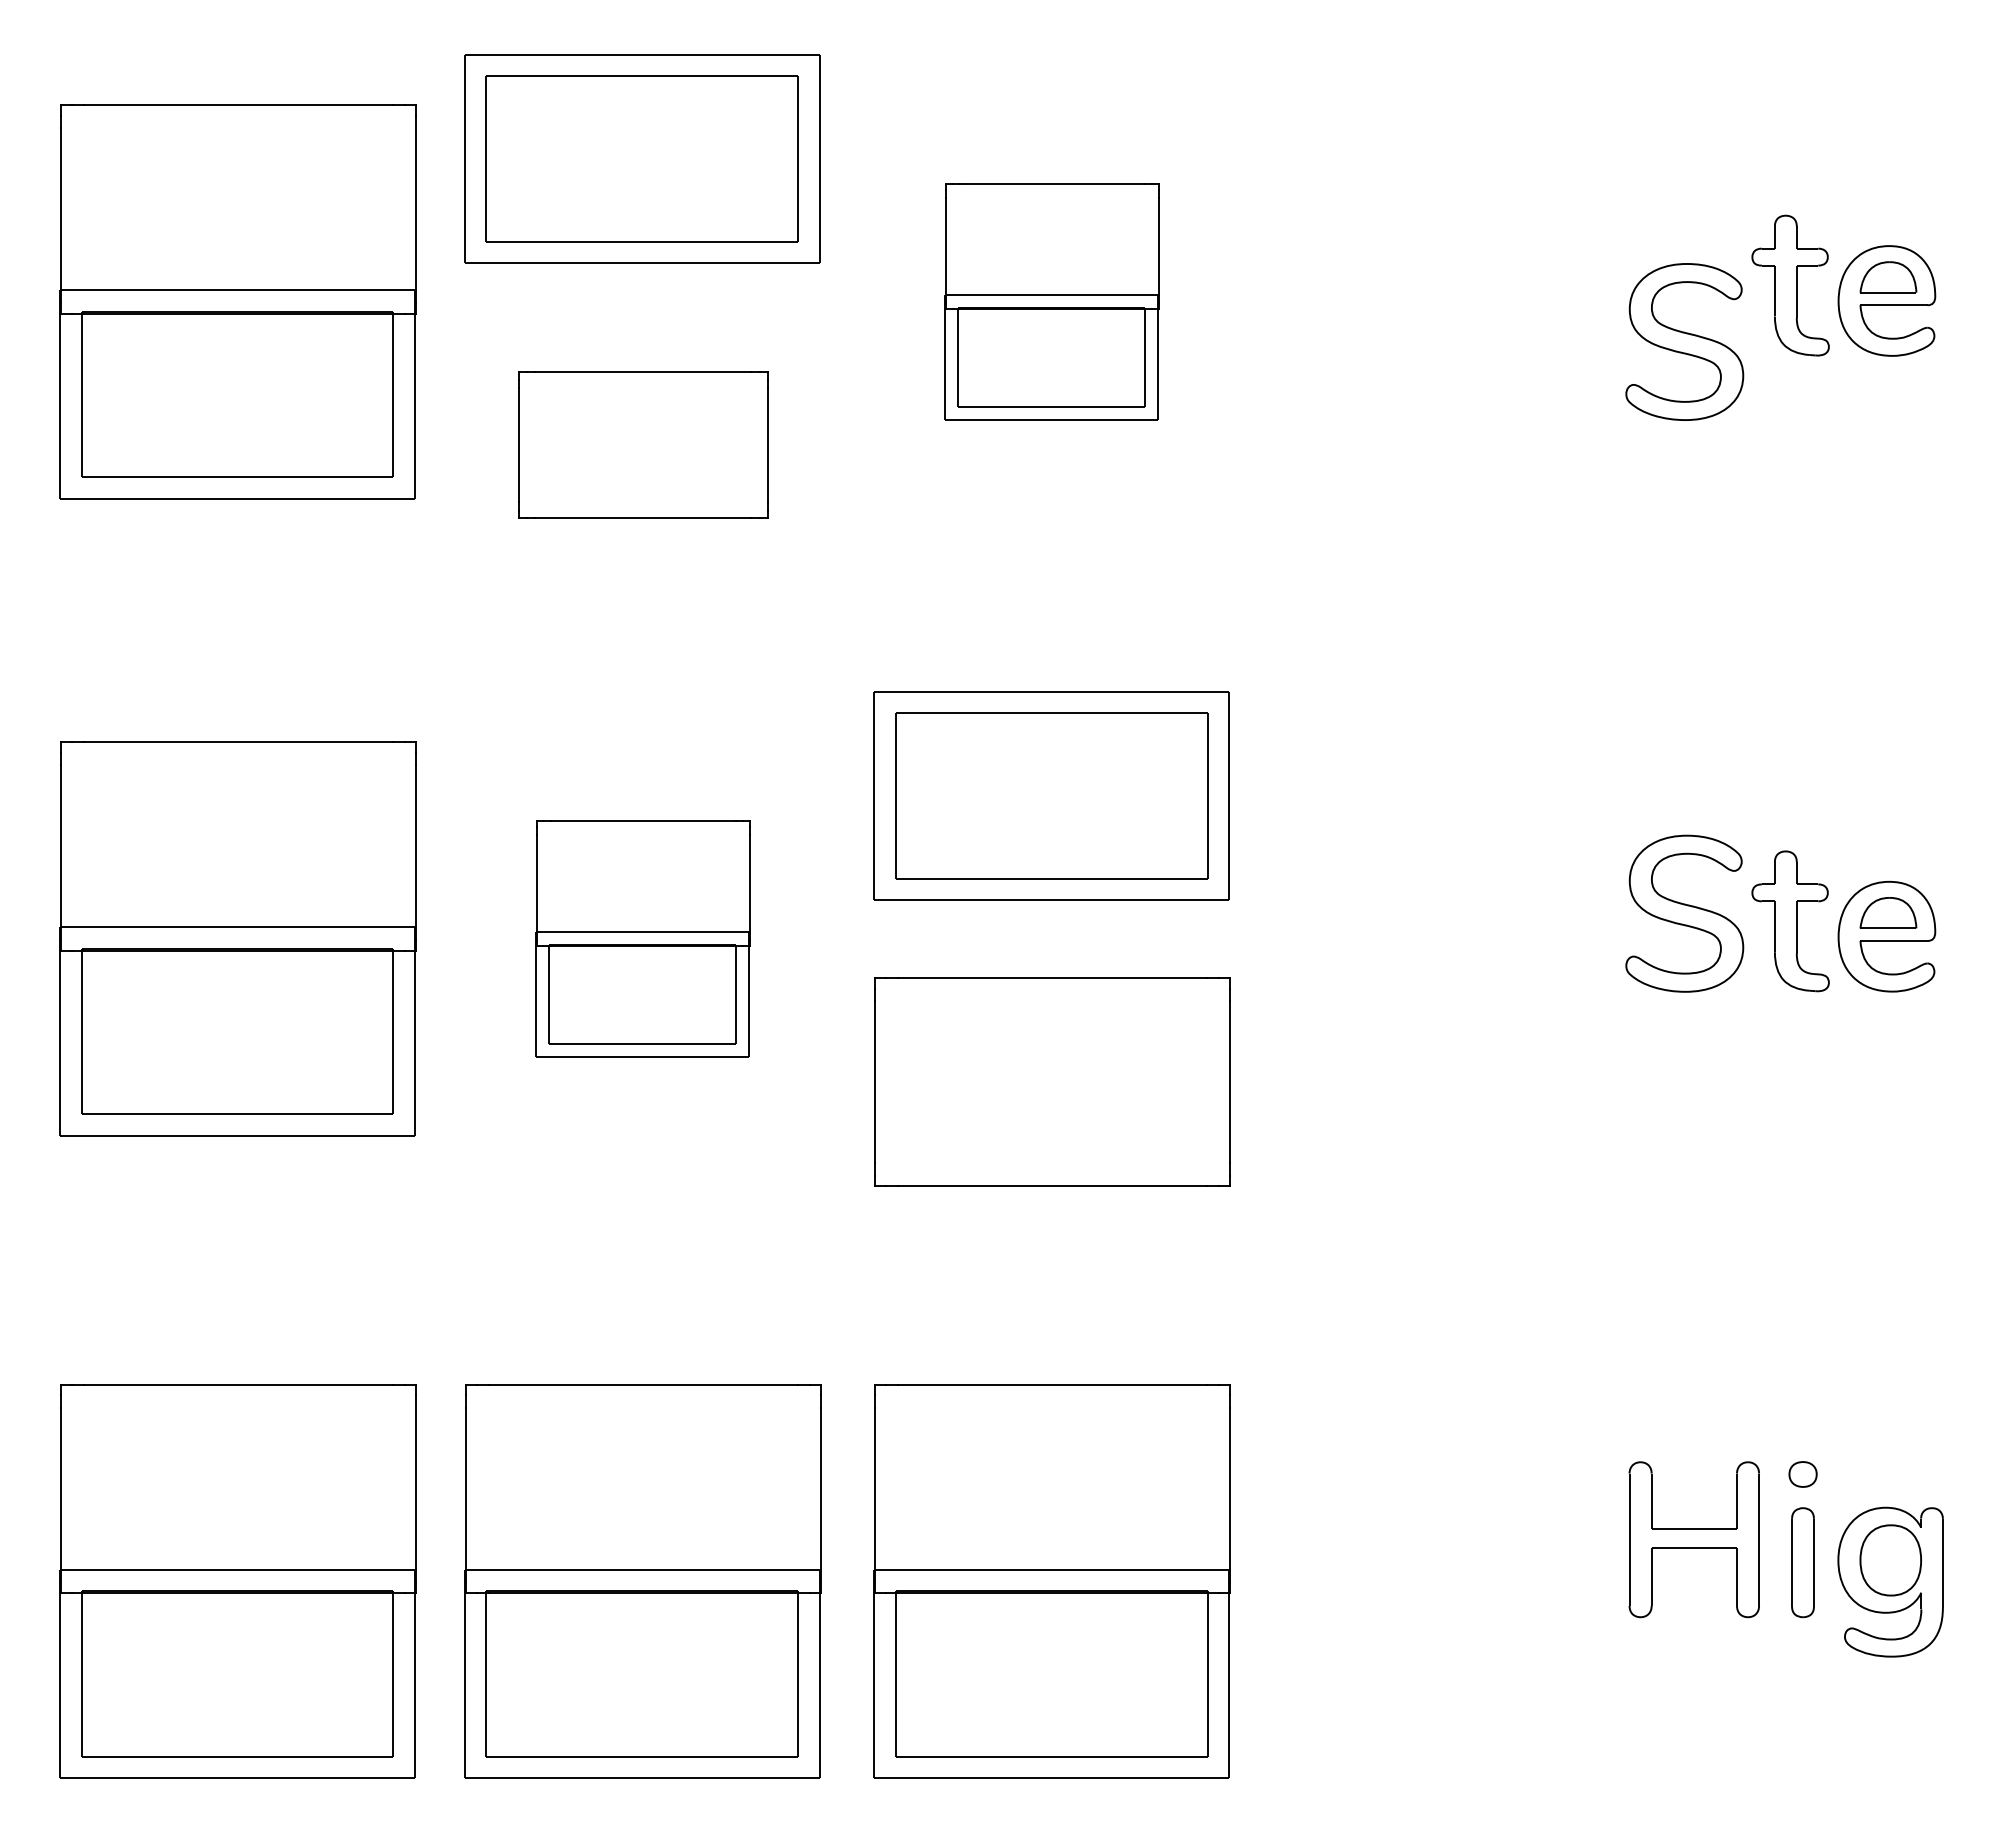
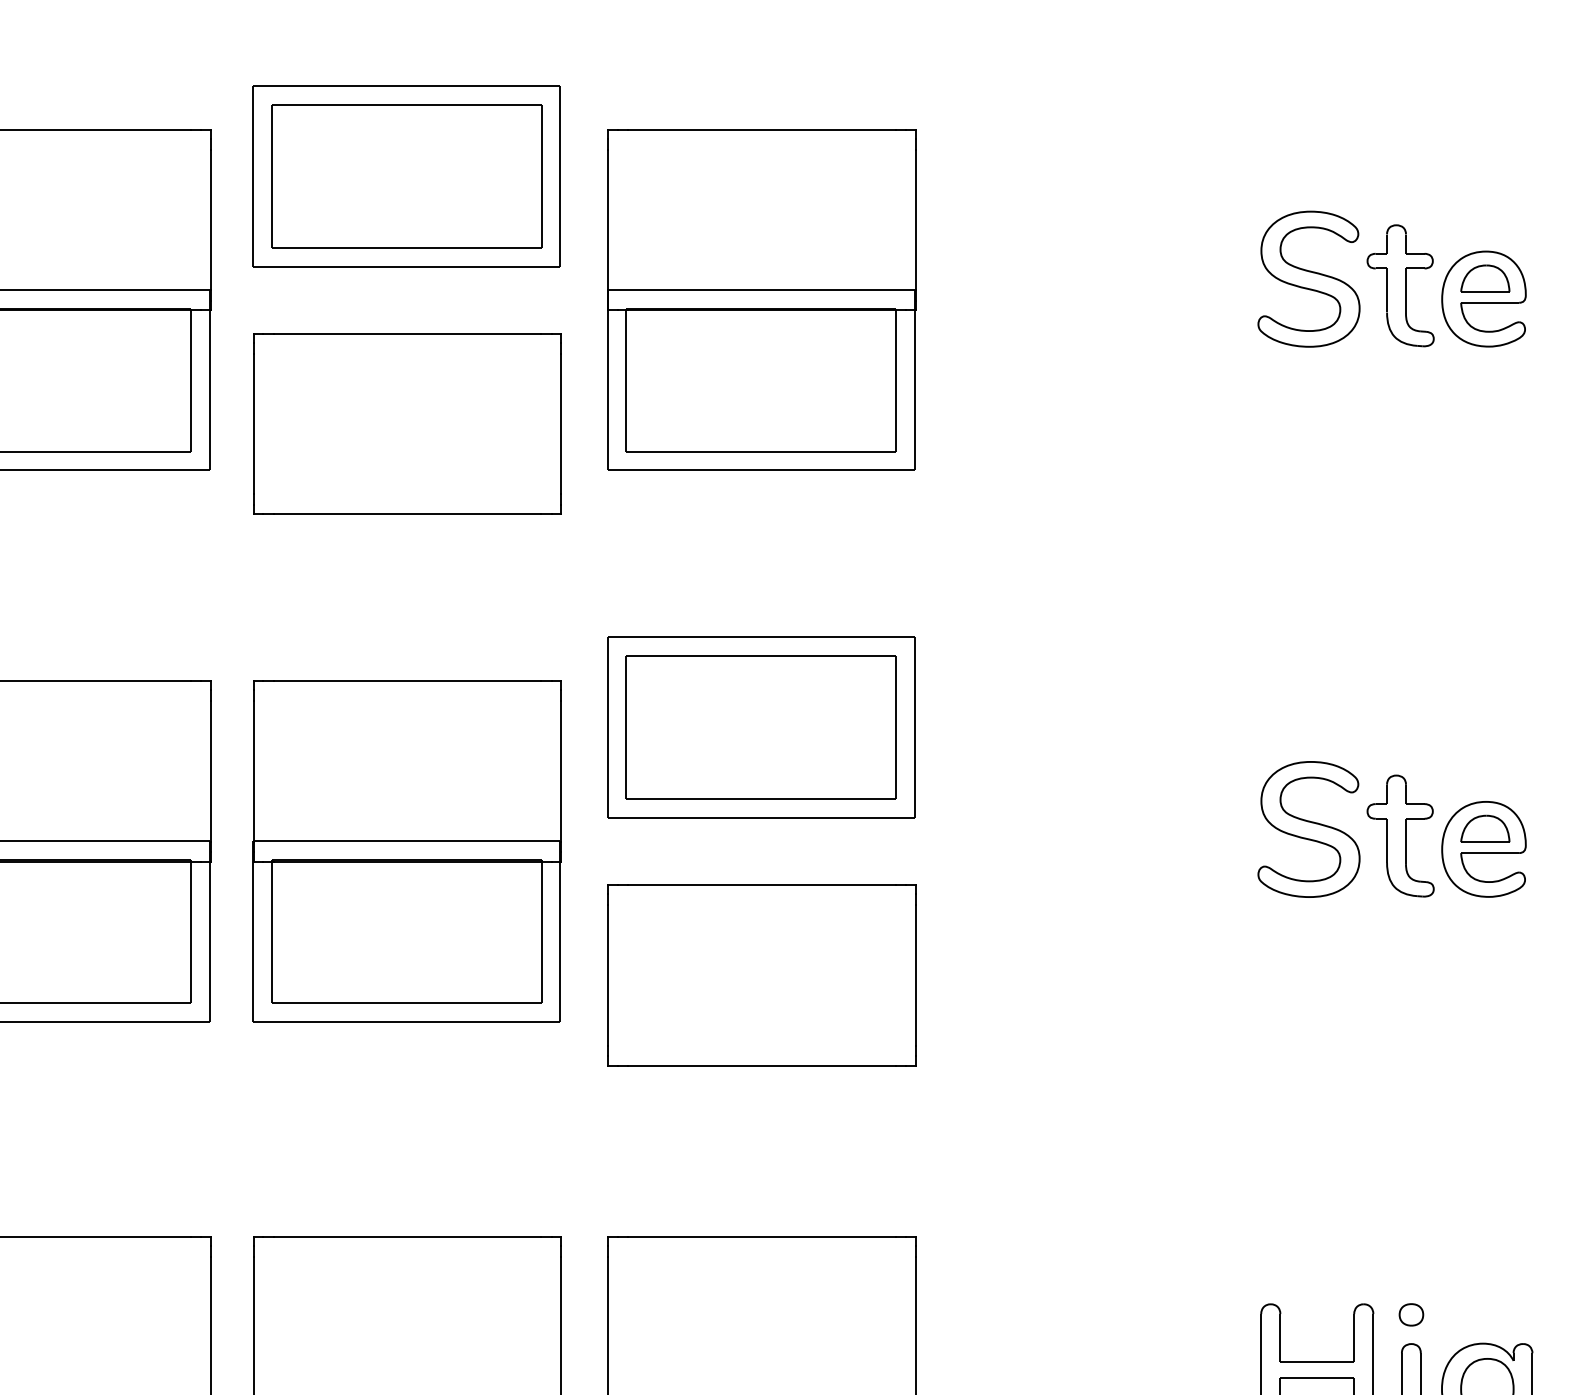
part: (1051, 301) -> (760, 299), size x1.67
part: (1684, 341) -> (1308, 278), moved
part: (643, 445) -> (407, 424), size x1.43
part: (642, 938) -> (406, 850), size x1.67

